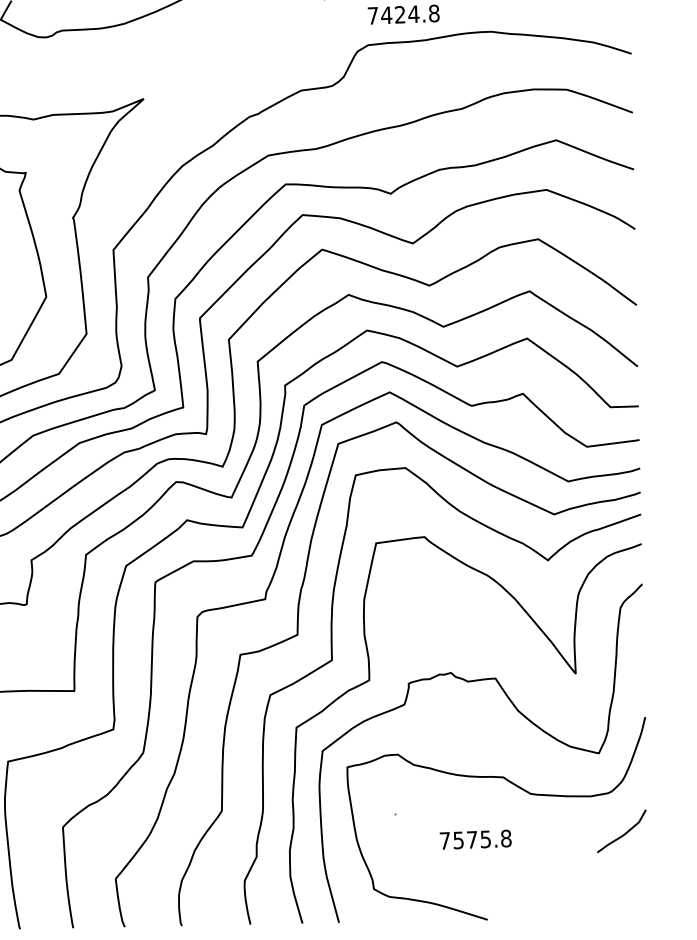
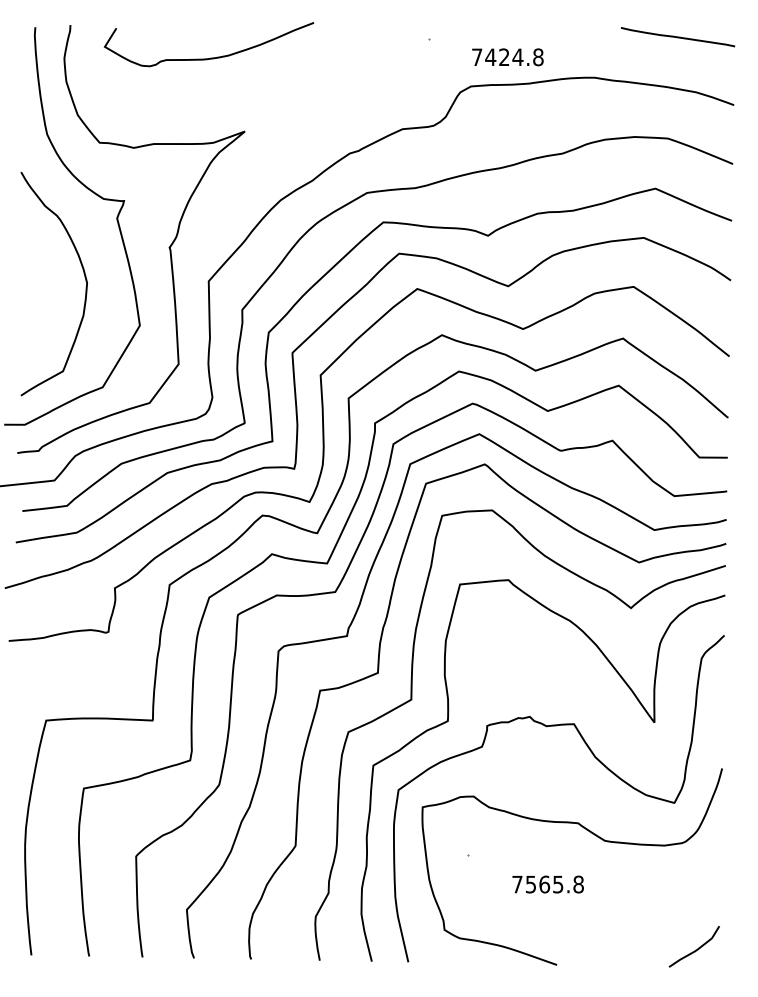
curve: (622, 834) -> (695, 949), moved
text: (472, 839) -> (544, 884), 7575.8 -> 7565.8

